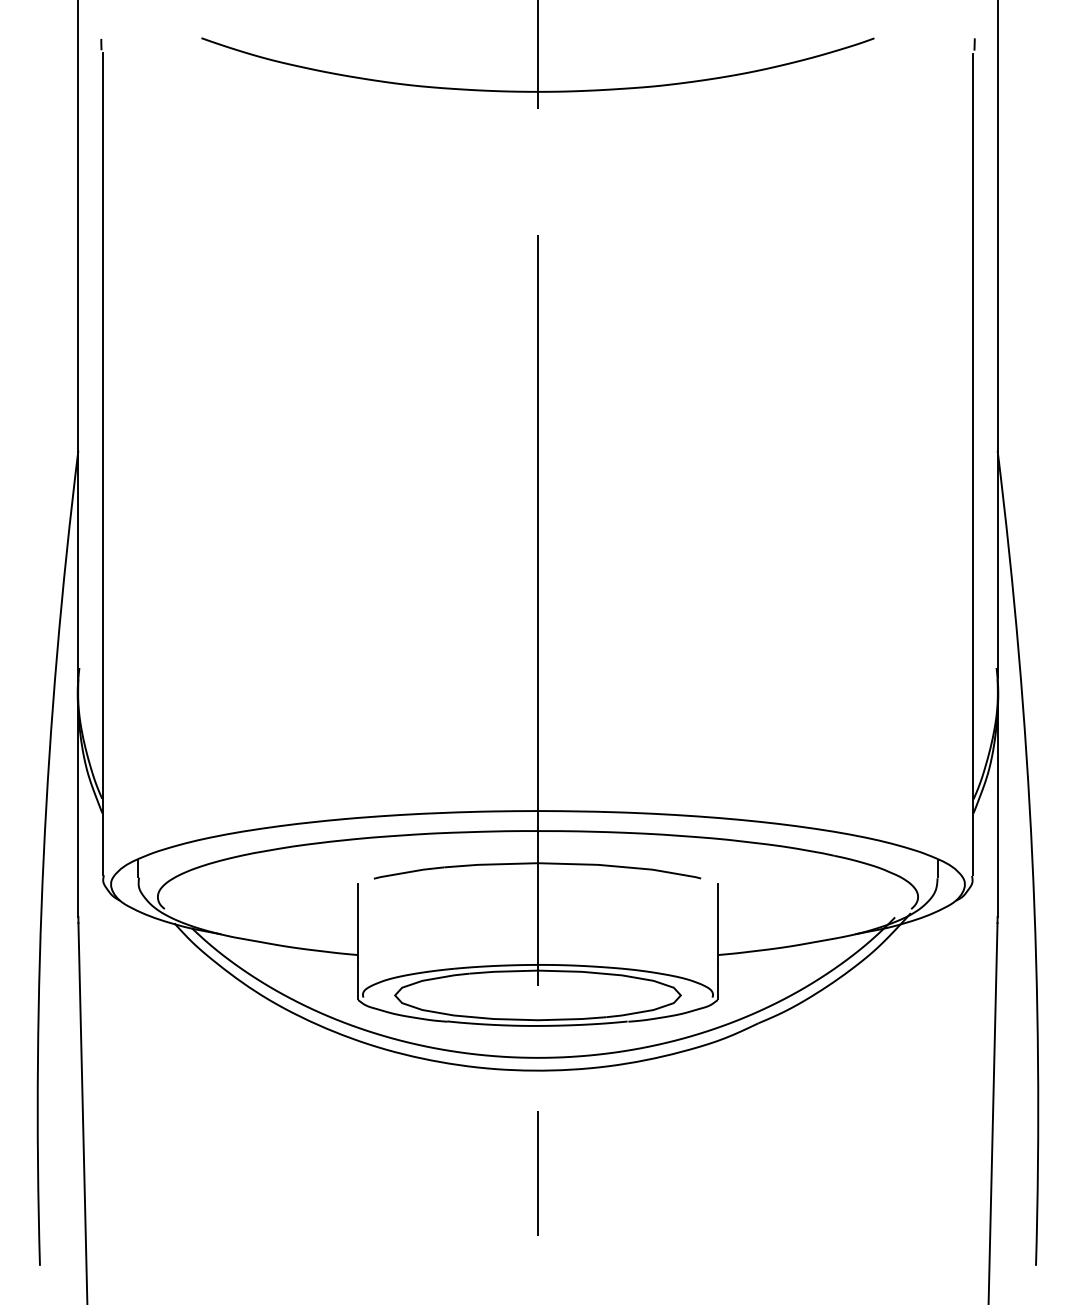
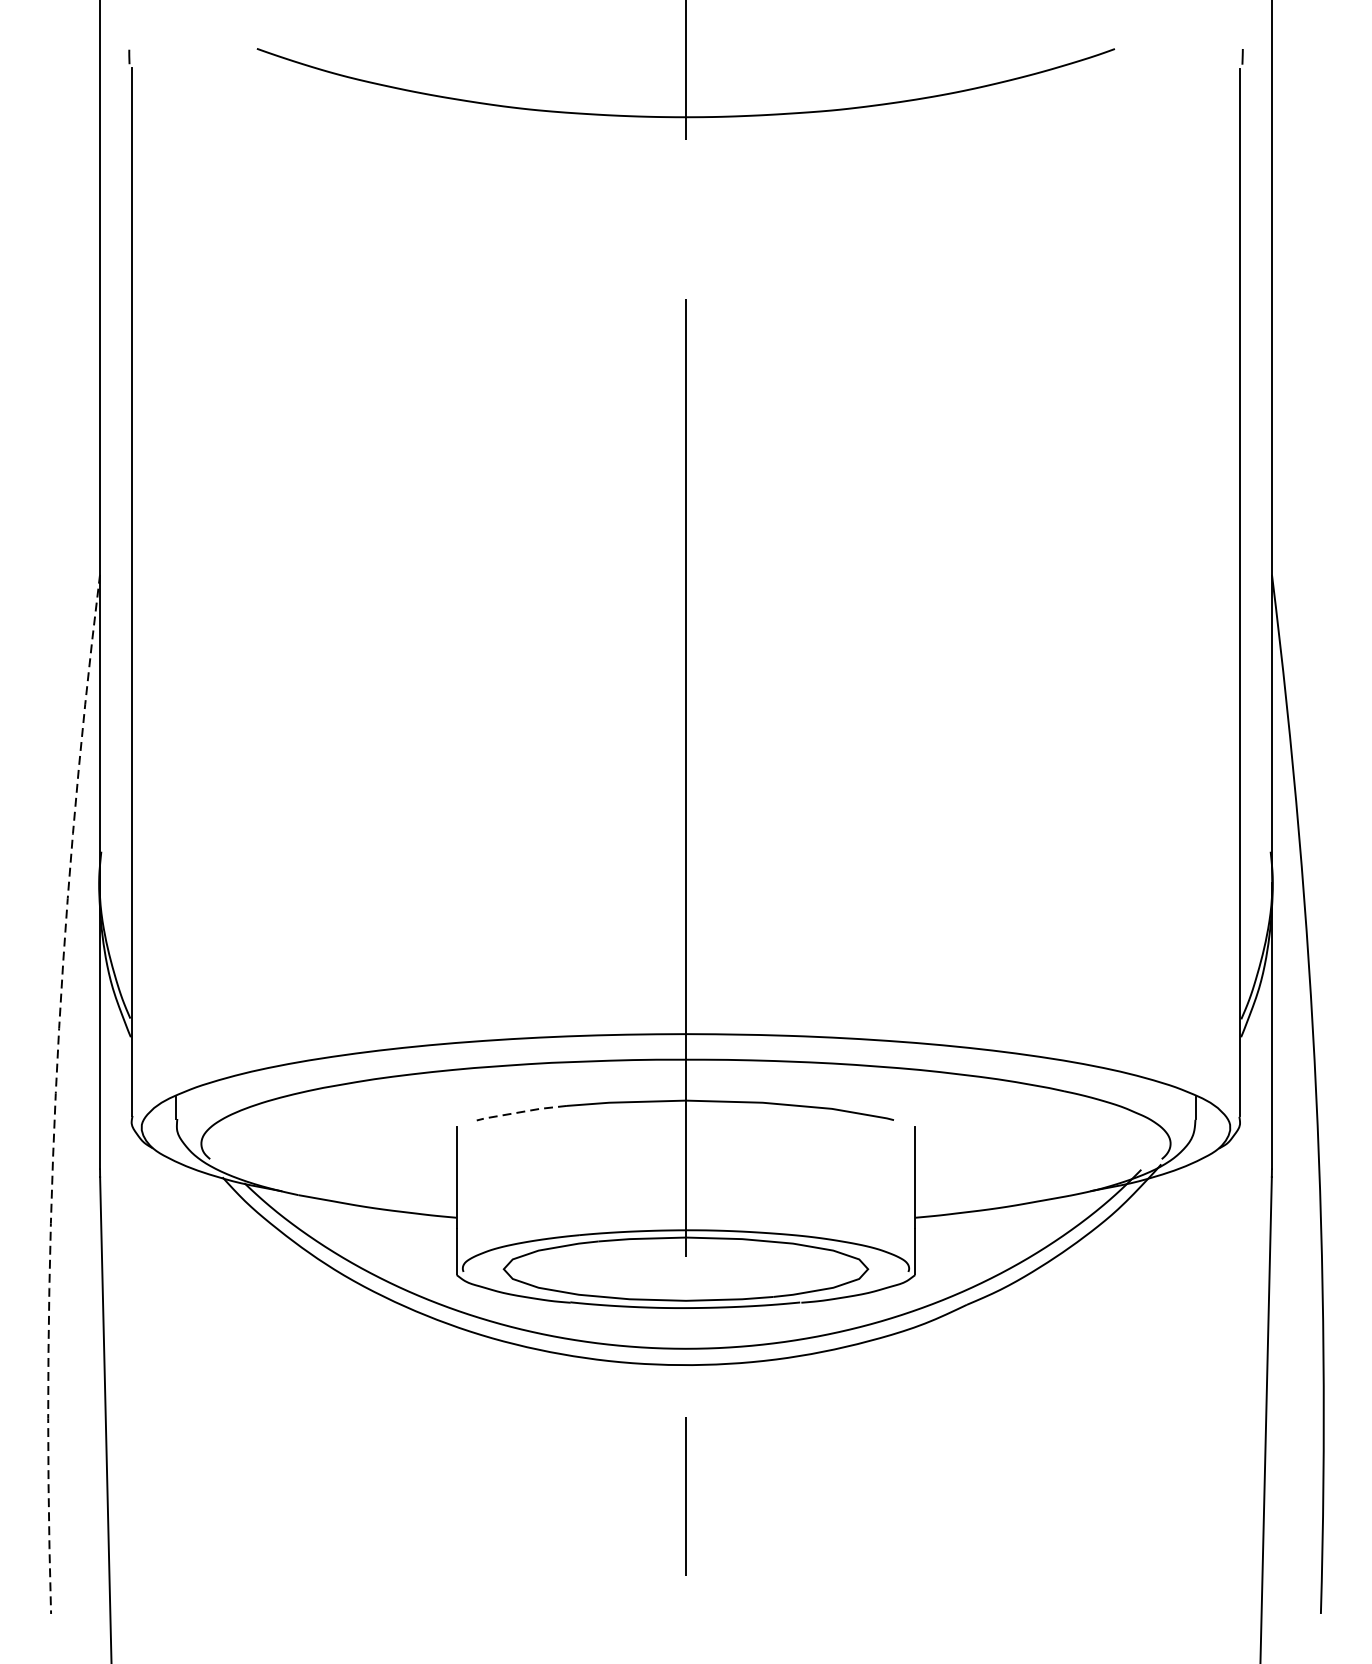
arc: (43, 857) -> (55, 1093), solid -> dashed
line: (408, 872) -> (520, 1112), solid -> dashed

